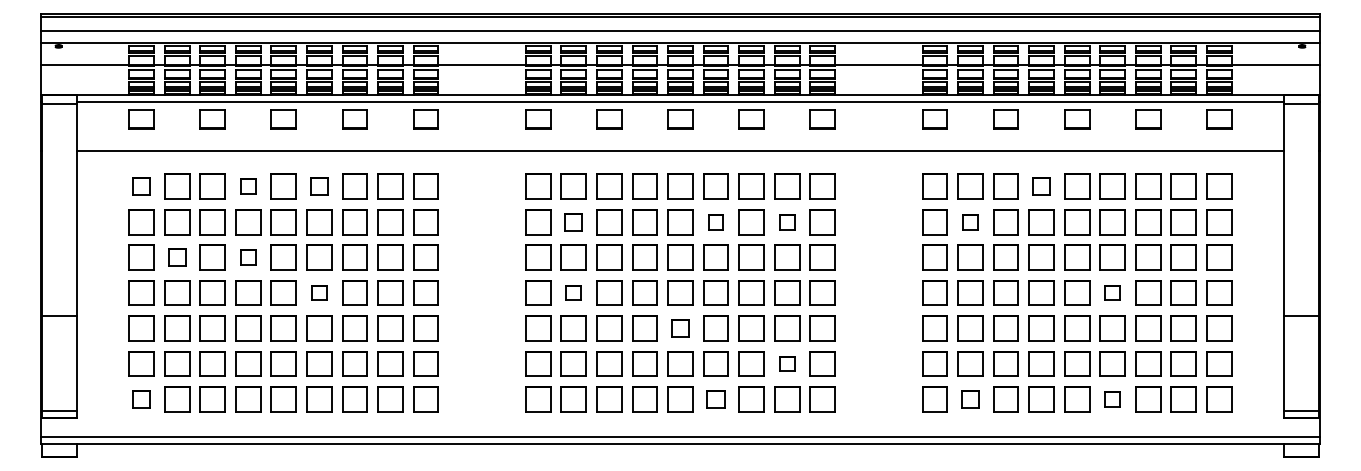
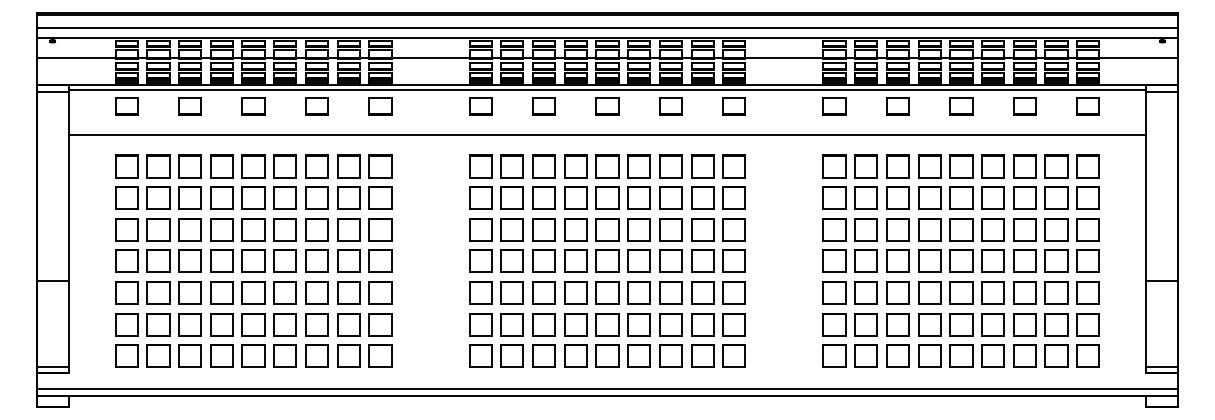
part: (141, 186) -> (126, 166), size x1.43
part: (248, 186) -> (221, 166), size x1.67
part: (319, 186) -> (285, 166), size x1.43
part: (1041, 186) -> (929, 166), size x1.43
part: (573, 222) -> (512, 198), size x1.43
part: (715, 222) -> (638, 198), size x1.67
part: (787, 222) -> (702, 198), size x1.67
part: (970, 222) -> (866, 198), size x1.67
part: (177, 257) -> (158, 229), size x1.43
part: (248, 257) -> (221, 229), size x1.67
part: (319, 292) -> (285, 260), size x1.67
part: (573, 292) -> (512, 260), size x1.67
part: (1112, 292) -> (993, 260), size x1.67
part: (680, 328) -> (607, 292), size x1.43
part: (787, 363) -> (702, 324), size x1.67
part: (141, 399) -> (126, 356), size x1.43
part: (715, 399) -> (638, 356), size x1.43
part: (970, 399) -> (866, 356), size x1.43
part: (1112, 399) -> (993, 356), size x1.67

